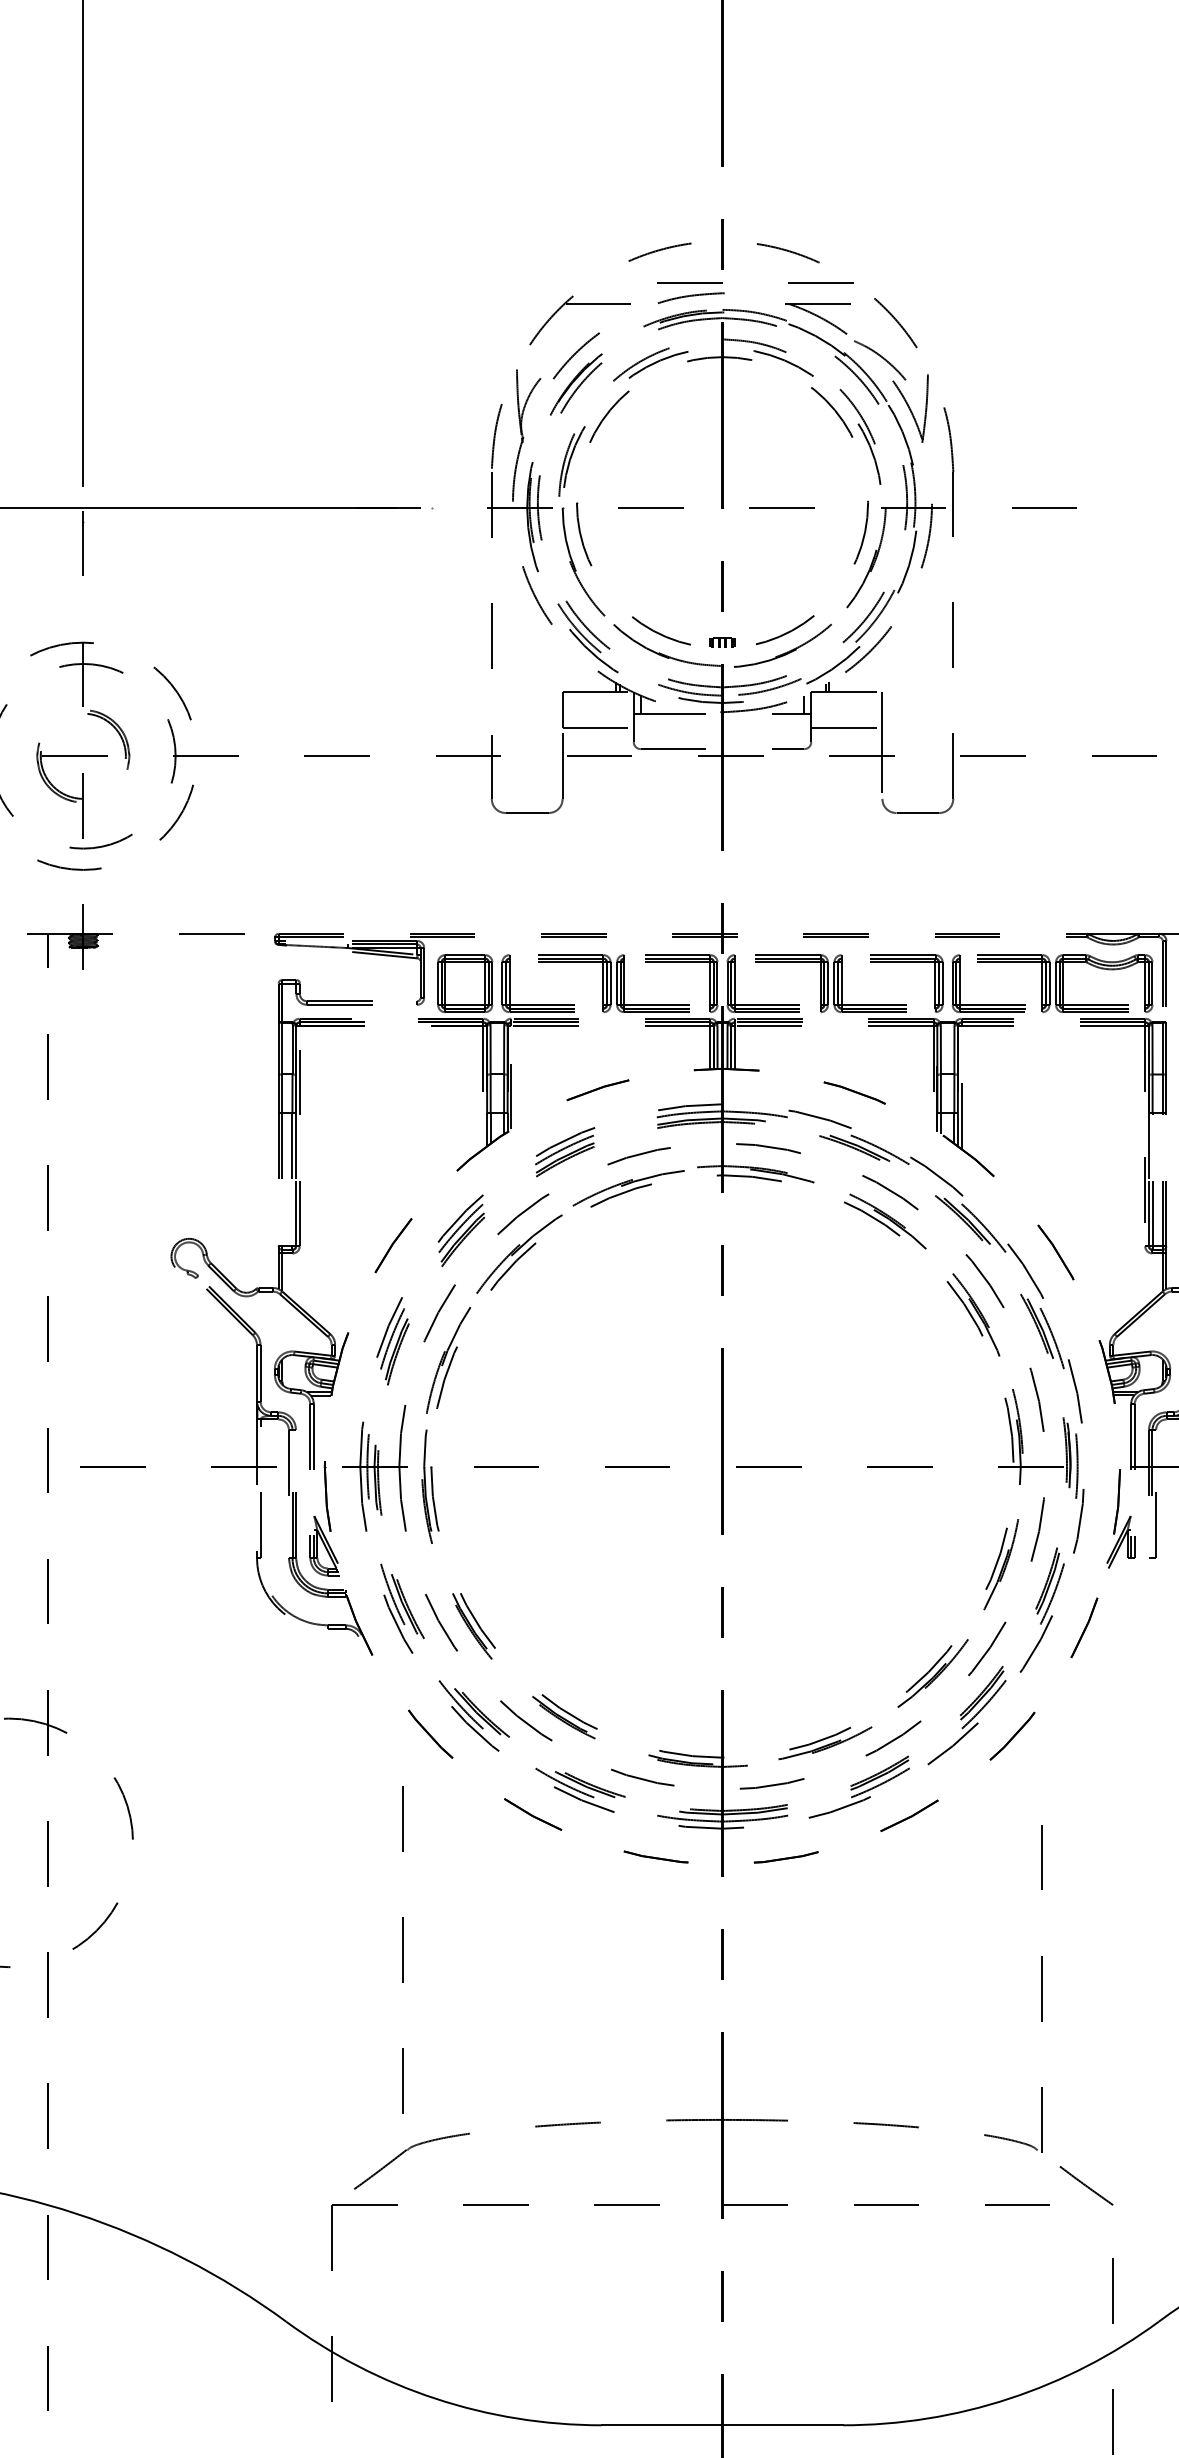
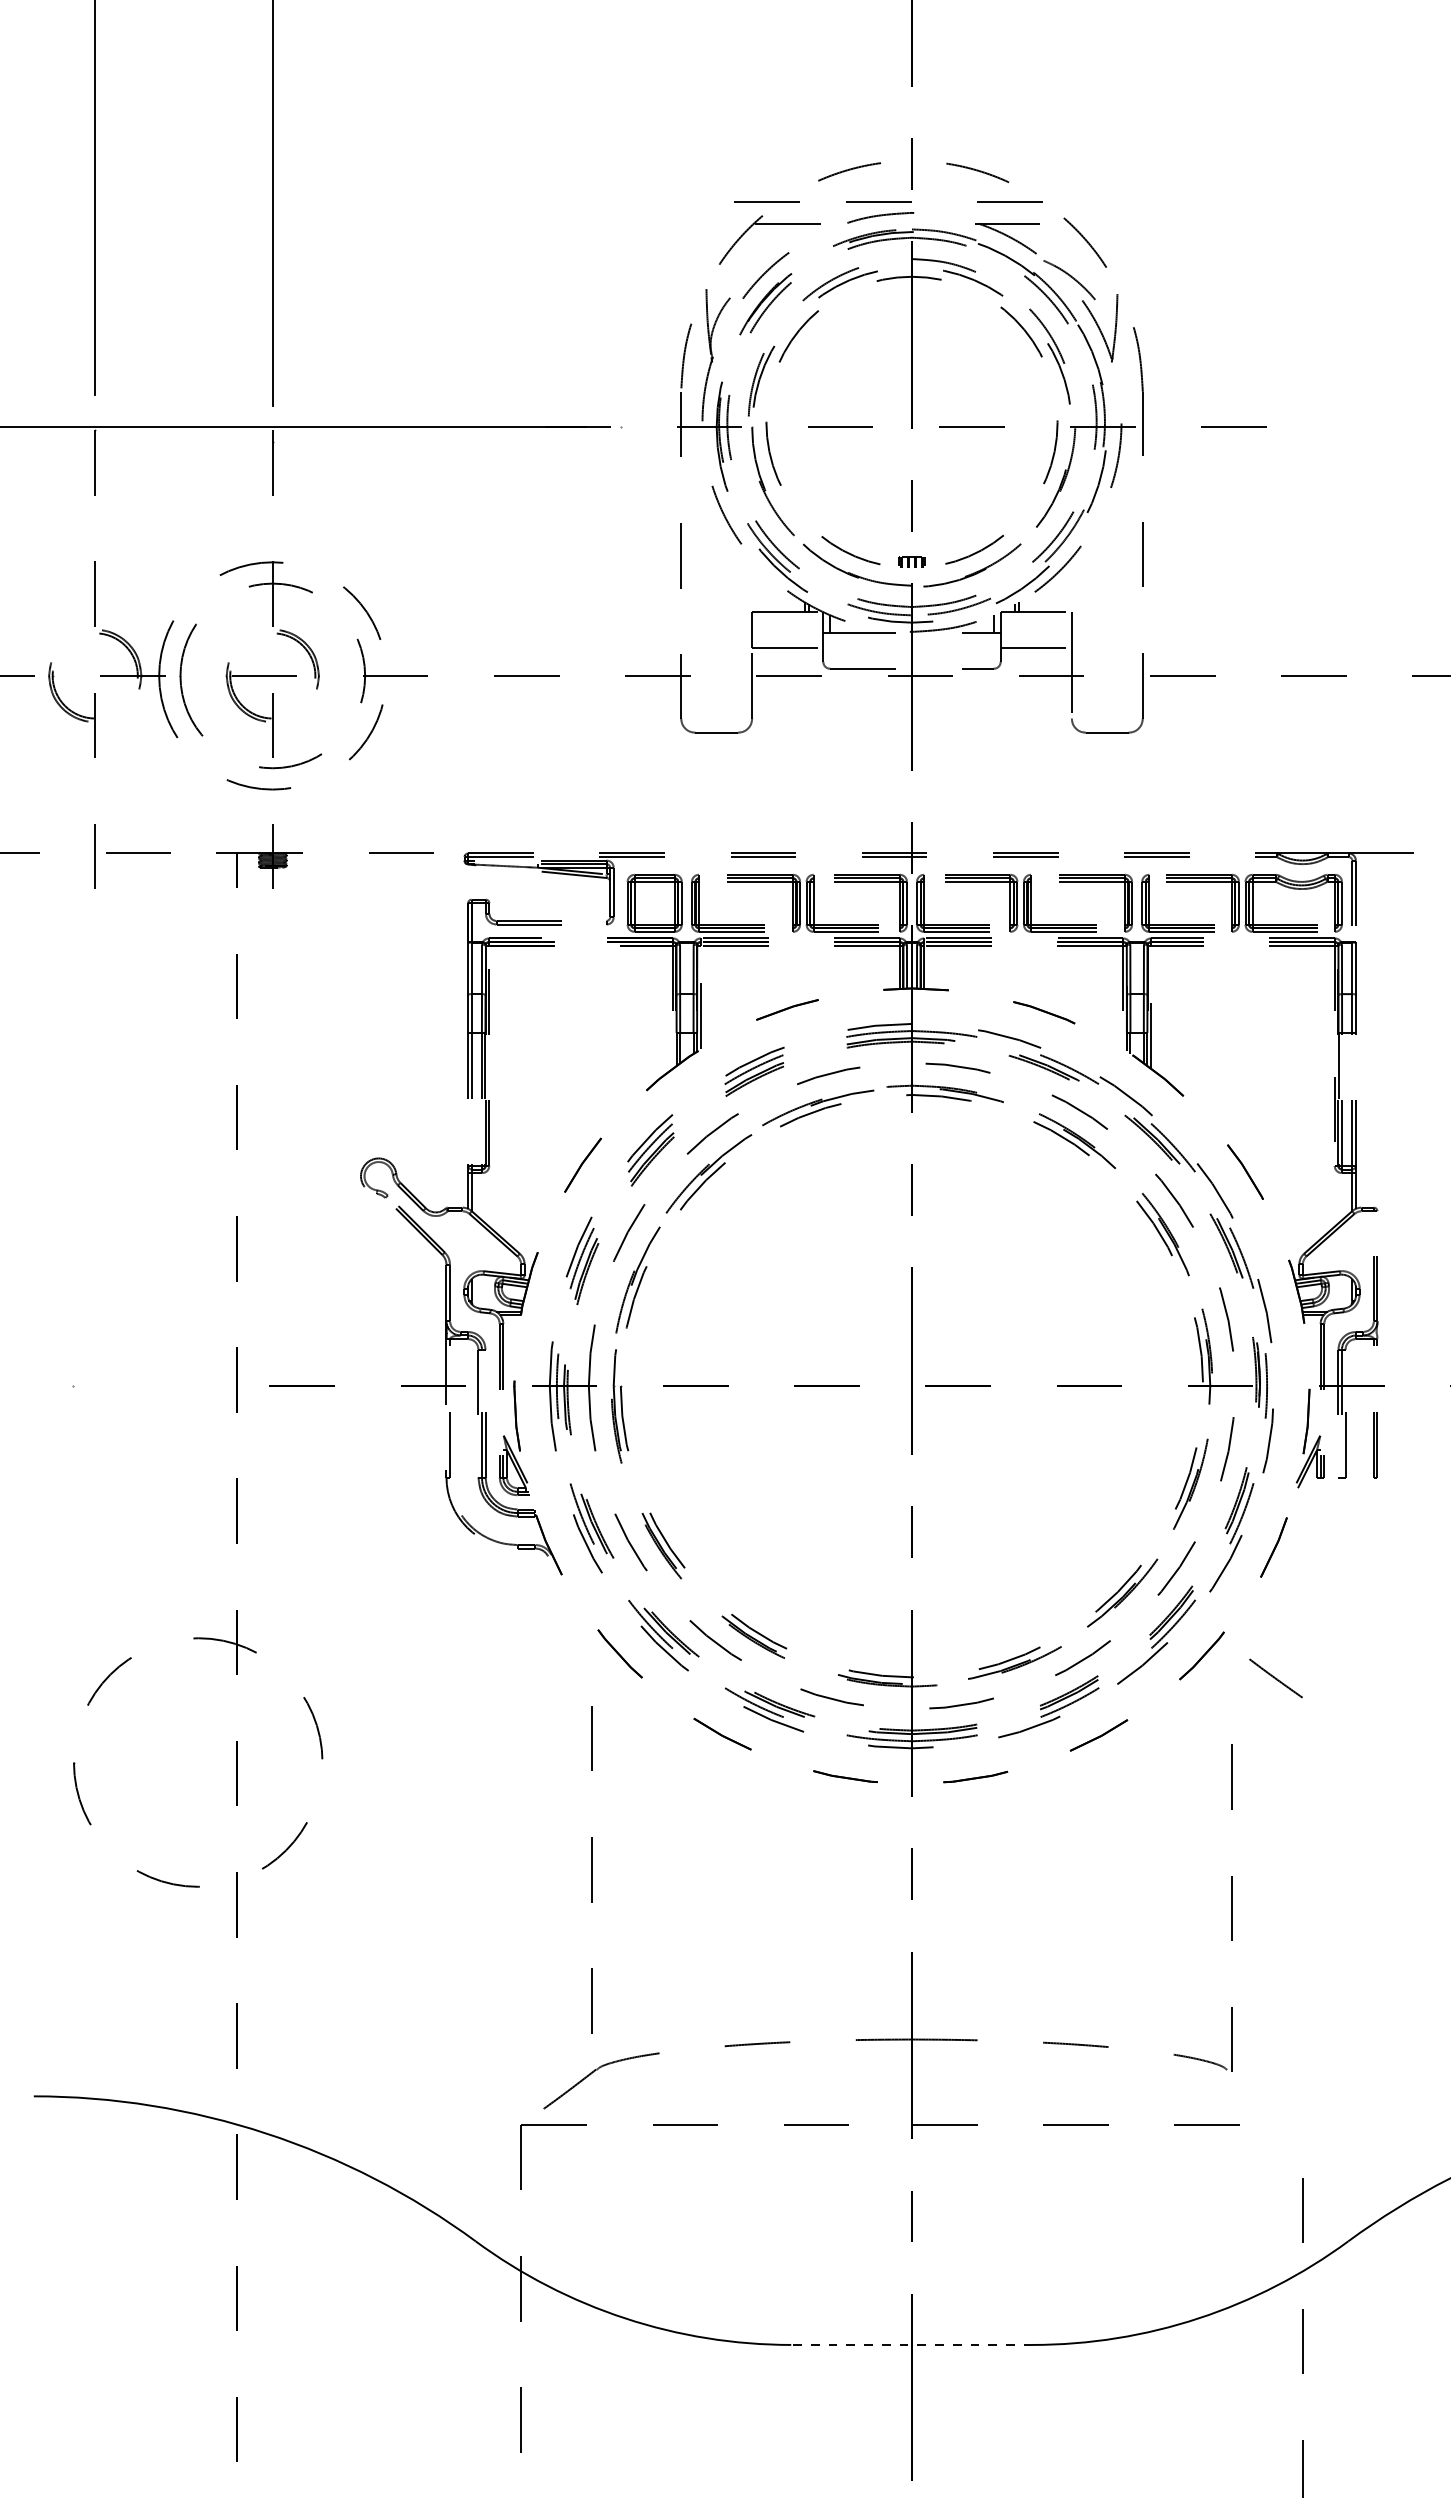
line: (577, 281) -> (766, 201), added
line: (1086, 2185) -> (1275, 1678), moved
line: (722, 2424) -> (911, 2344), solid -> dashed

